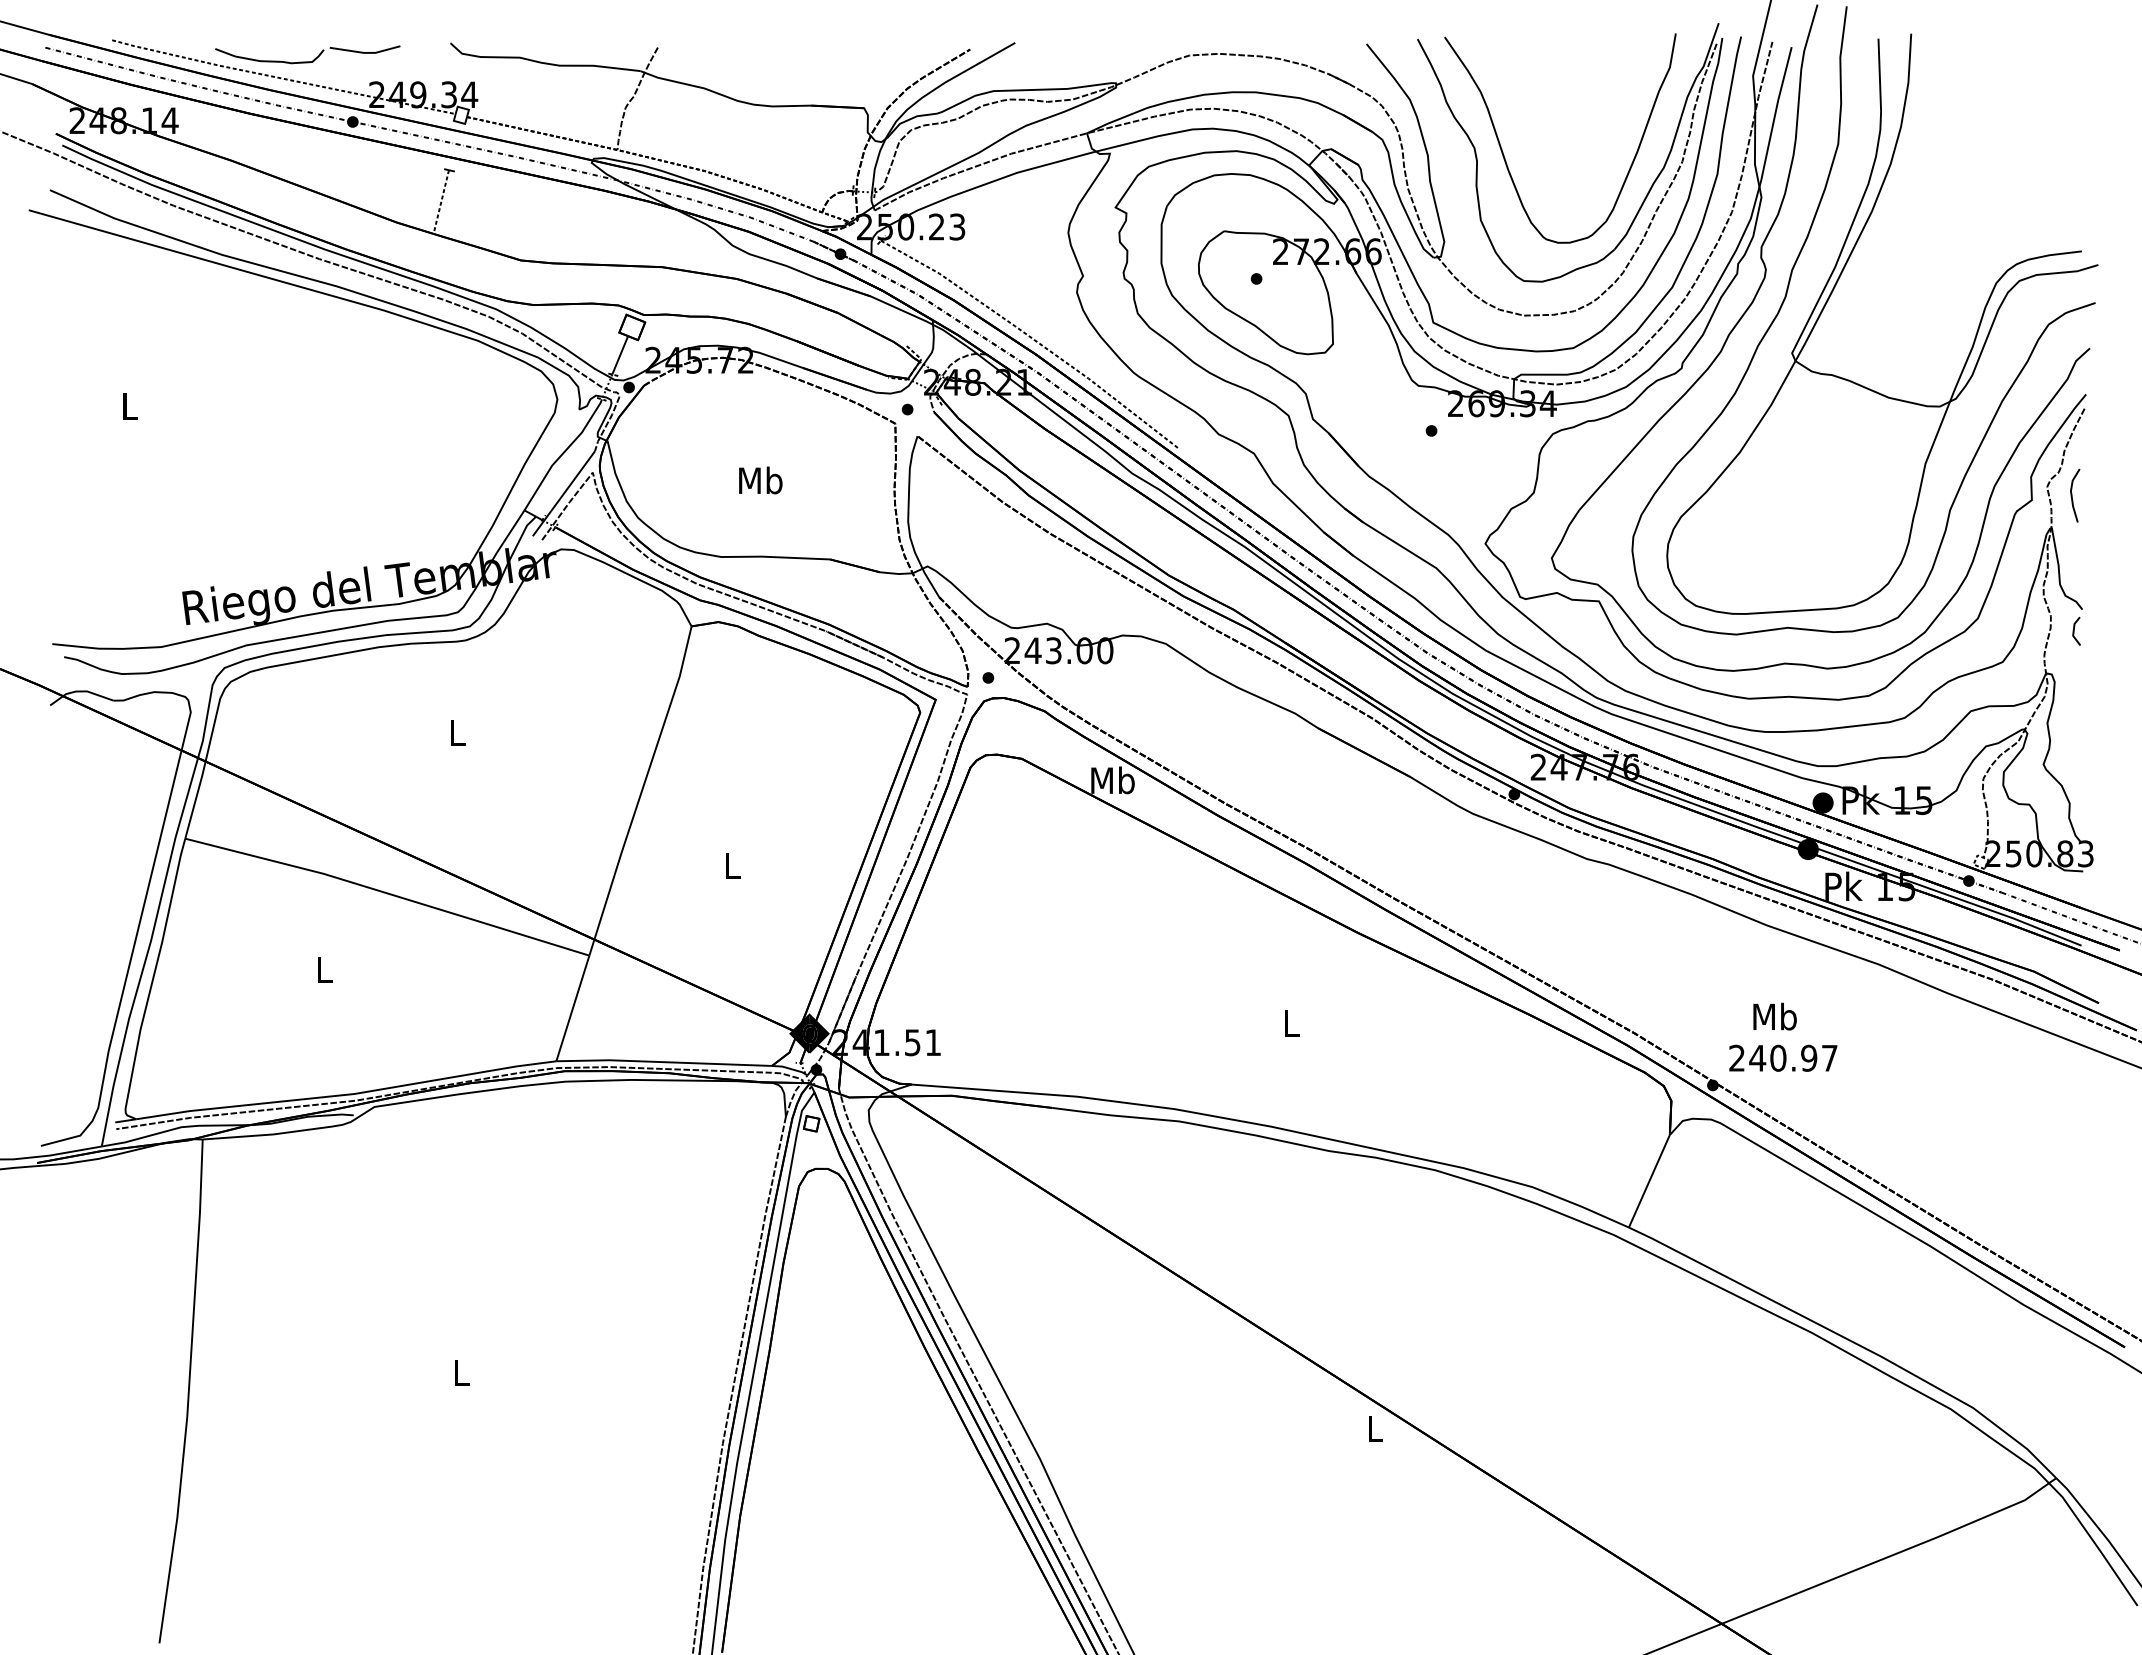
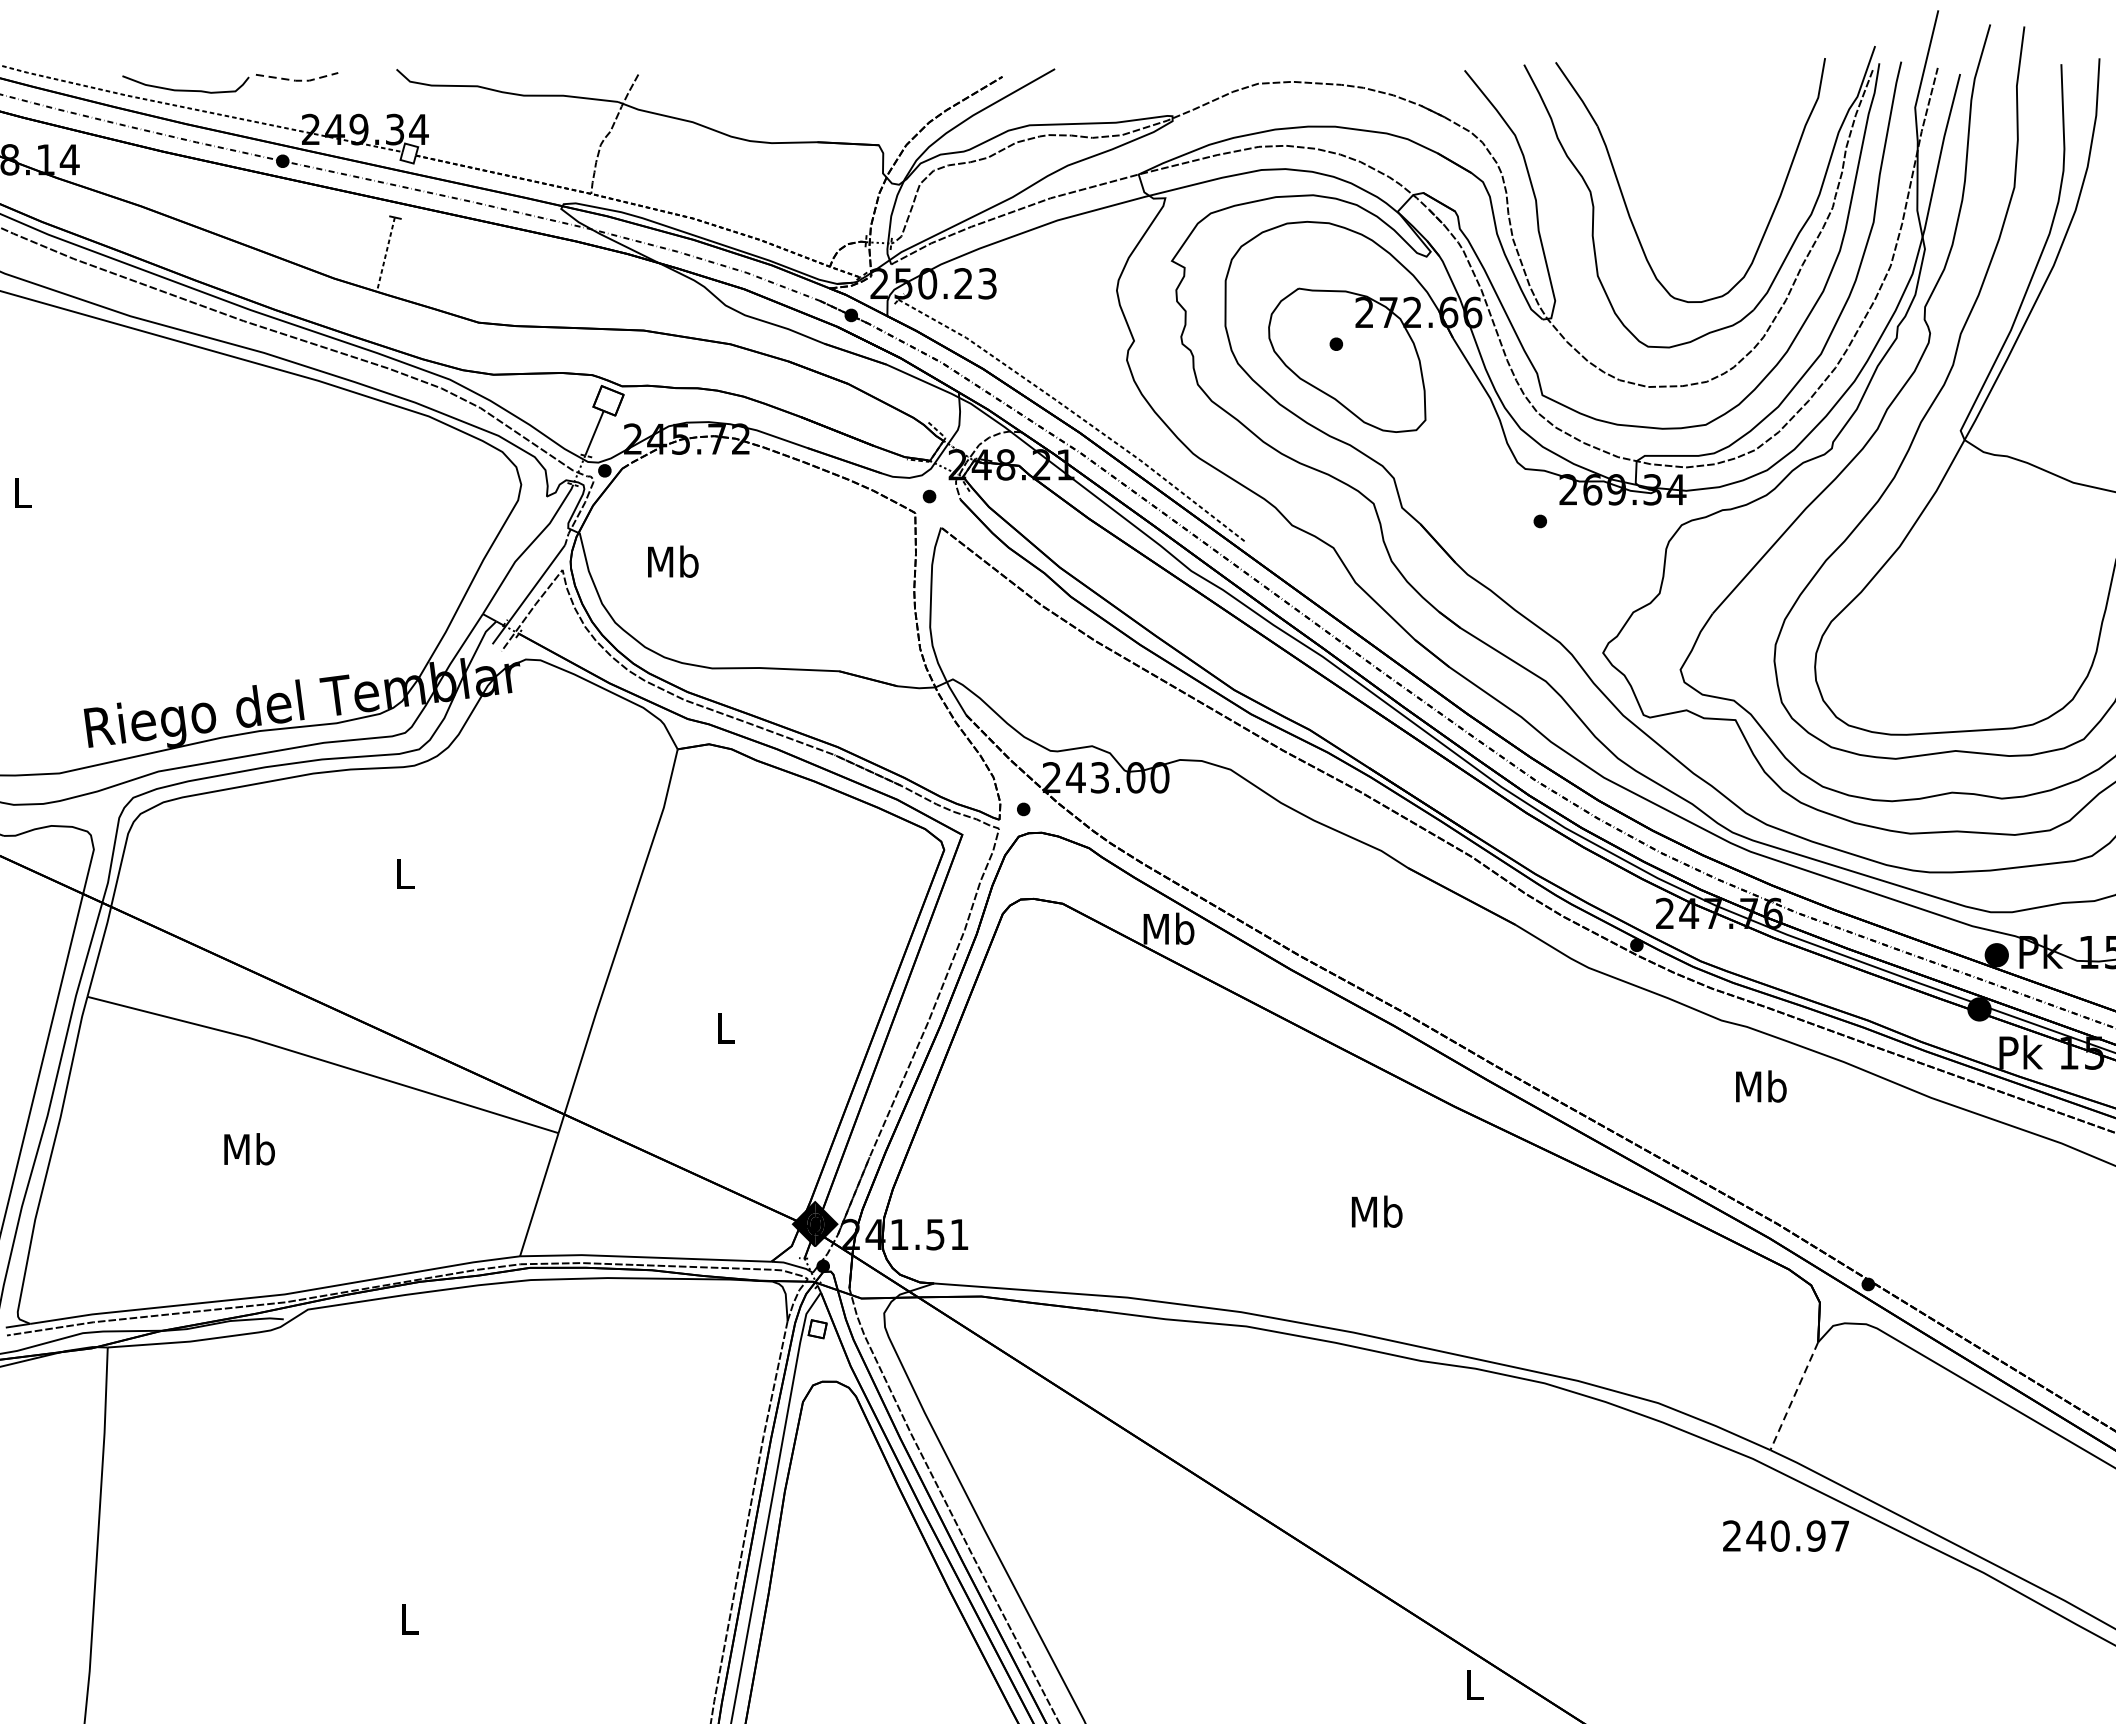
line: (365, 52) -> (297, 80), solid -> dashed
text: (760, 480) -> (672, 561), moved
text: (324, 969) -> (249, 1149), L -> Mb
text: (1774, 1016) -> (1760, 1086), moved
text: (1291, 1022) -> (1377, 1211), L -> Mb
text: (1783, 1057) -> (1786, 1535), moved
line: (1649, 1181) -> (1794, 1396), solid -> dashed

